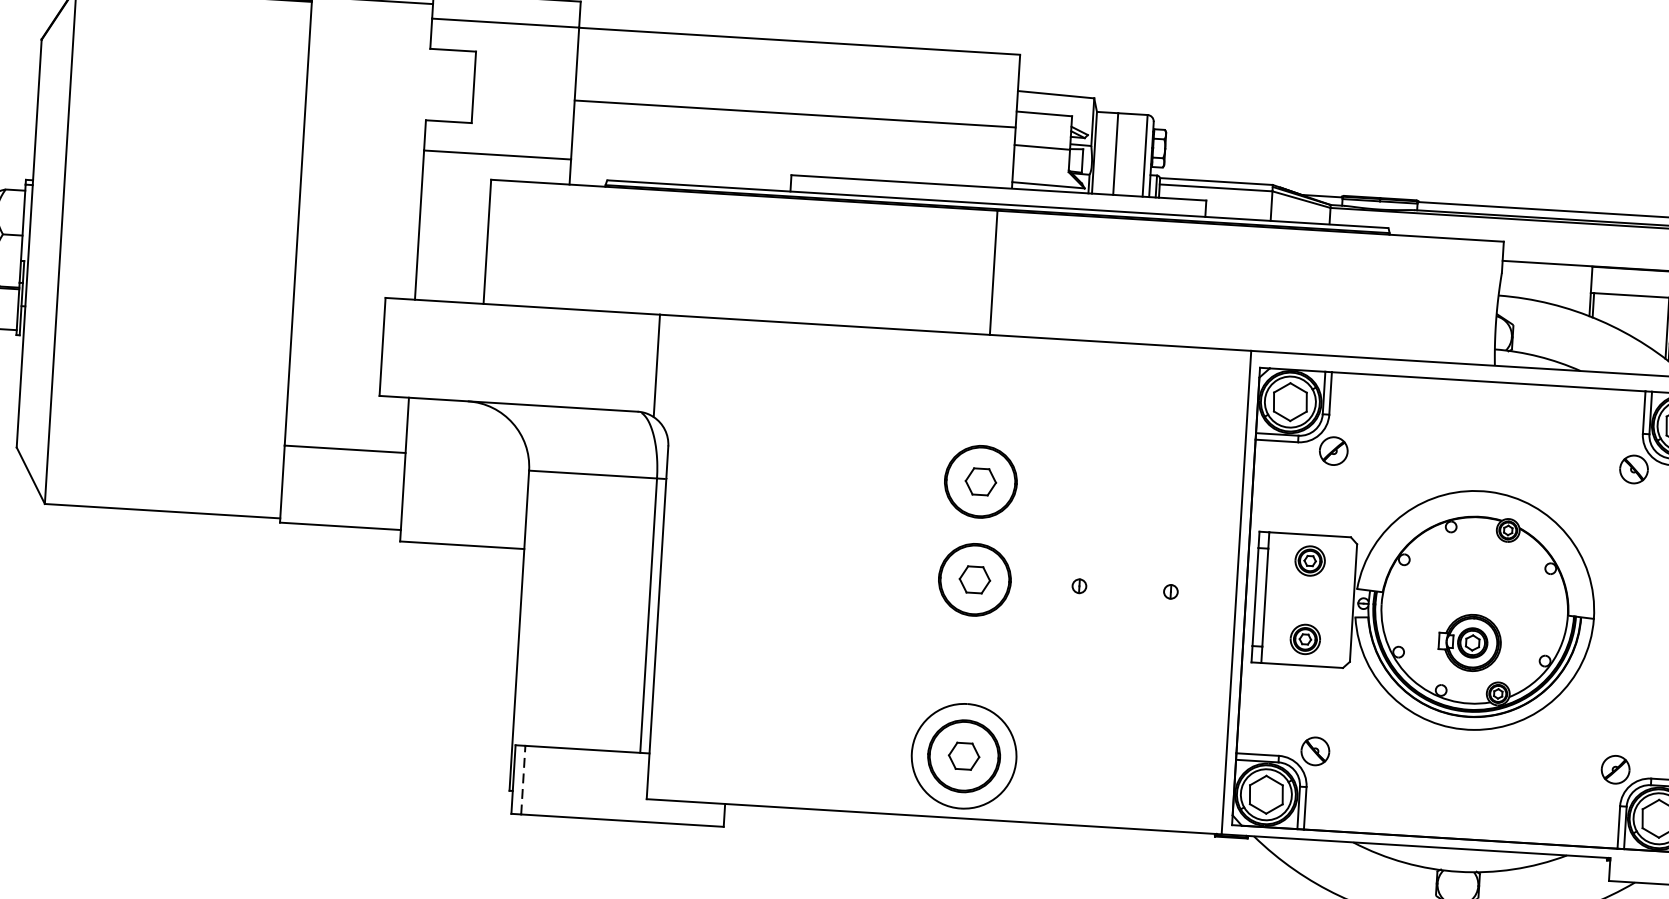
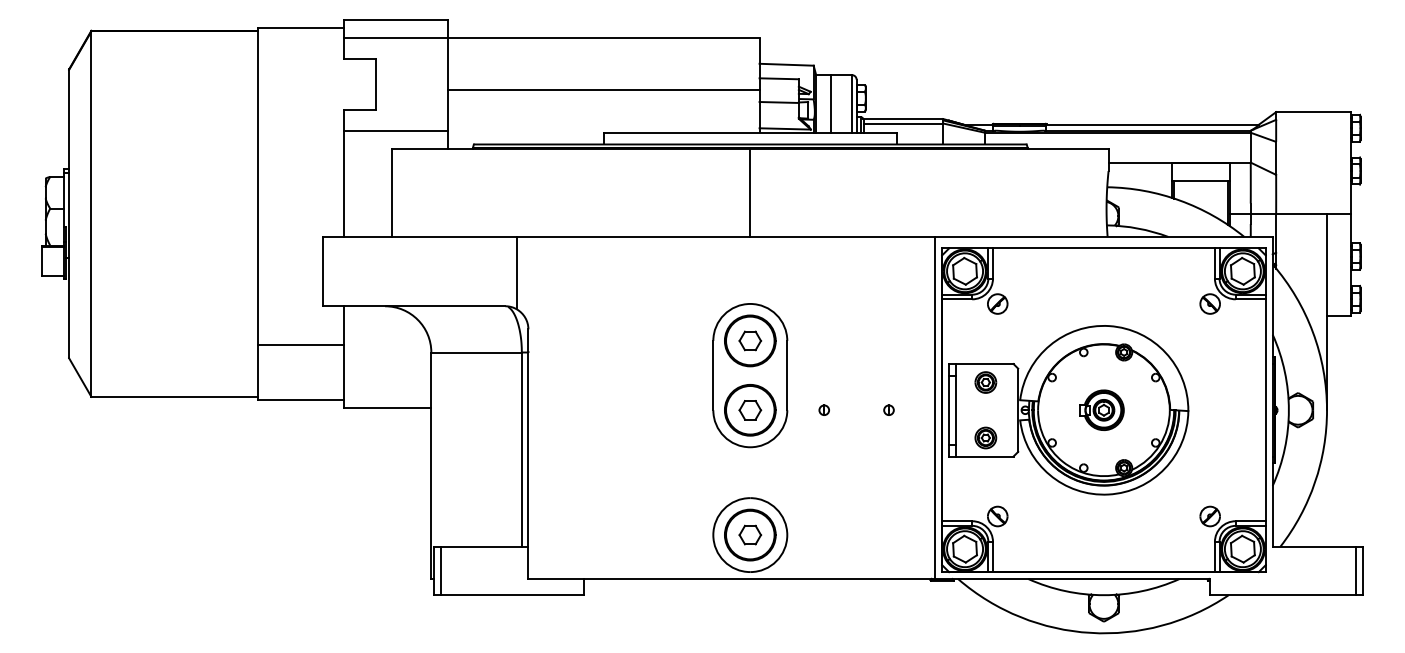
part: (978, 530) -> (750, 375), added
part: (1469, 641) -> (1101, 409), moved
line: (523, 779) -> (440, 570), dashed -> solid

